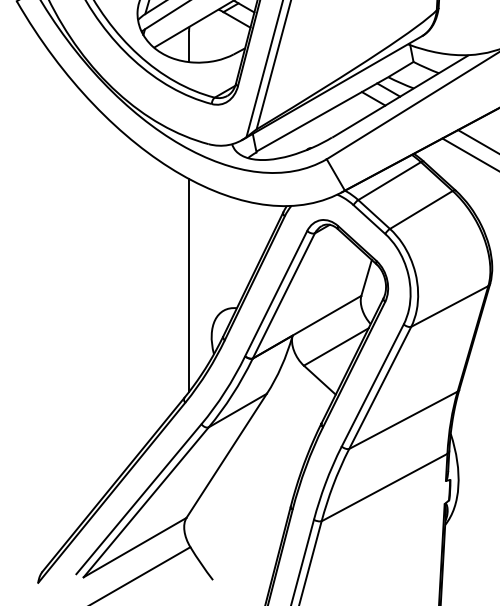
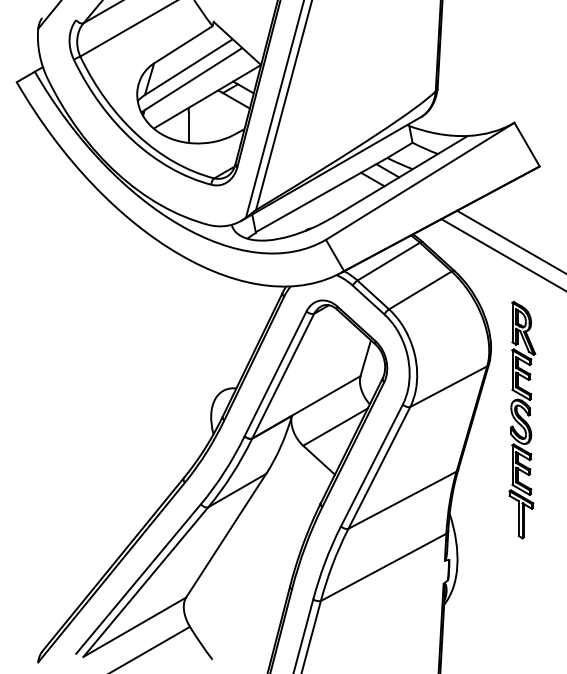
line: (188, 285) -> (188, 365), removed

